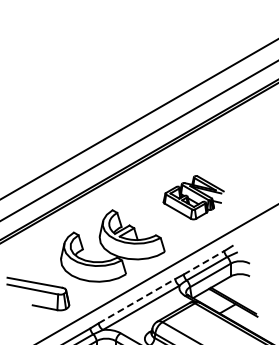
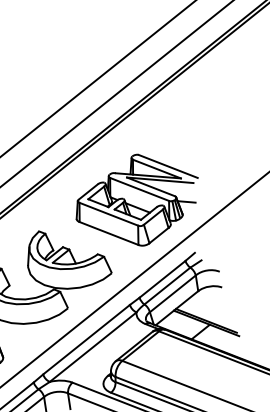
part: (193, 197) -> (137, 200), size x1.67
line: (204, 262) -> (163, 278), dashed -> solid
line: (137, 300) -> (87, 338), dashed -> solid

